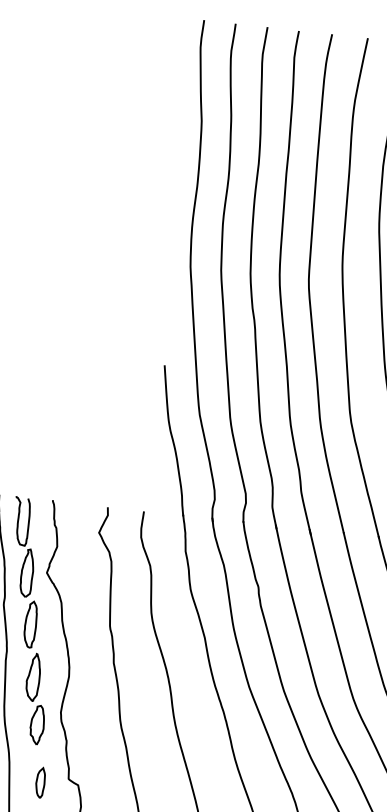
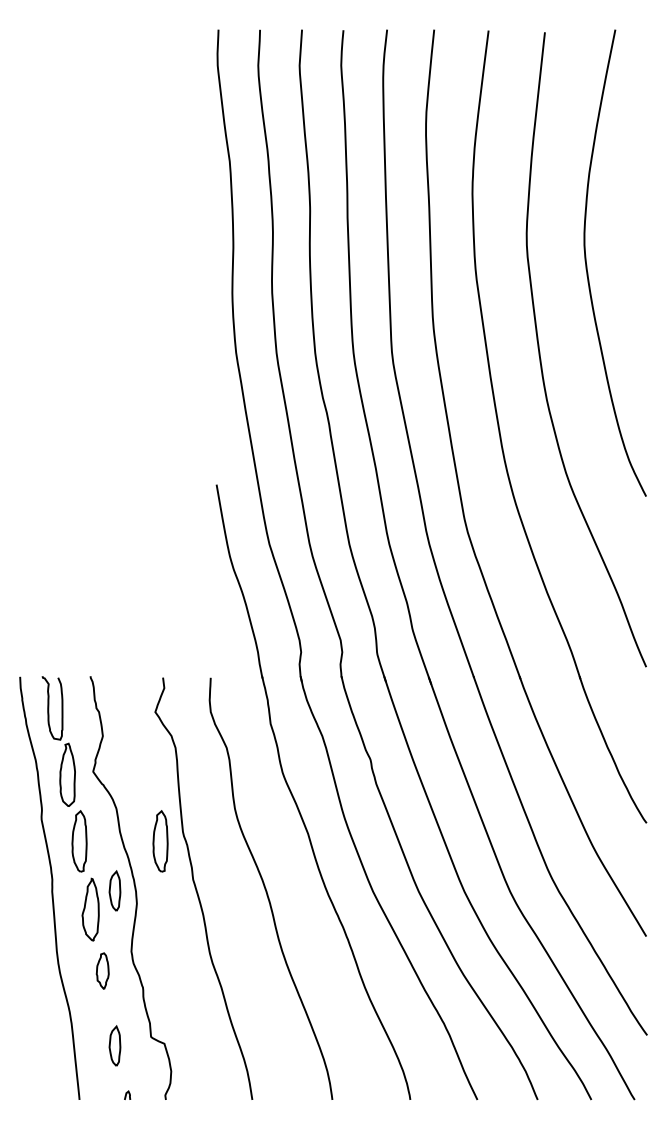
part: (92, 631) -> (160, 841), added
part: (53, 664) -> (114, 890), added
part: (37, 724) -> (102, 970), size x0.7

